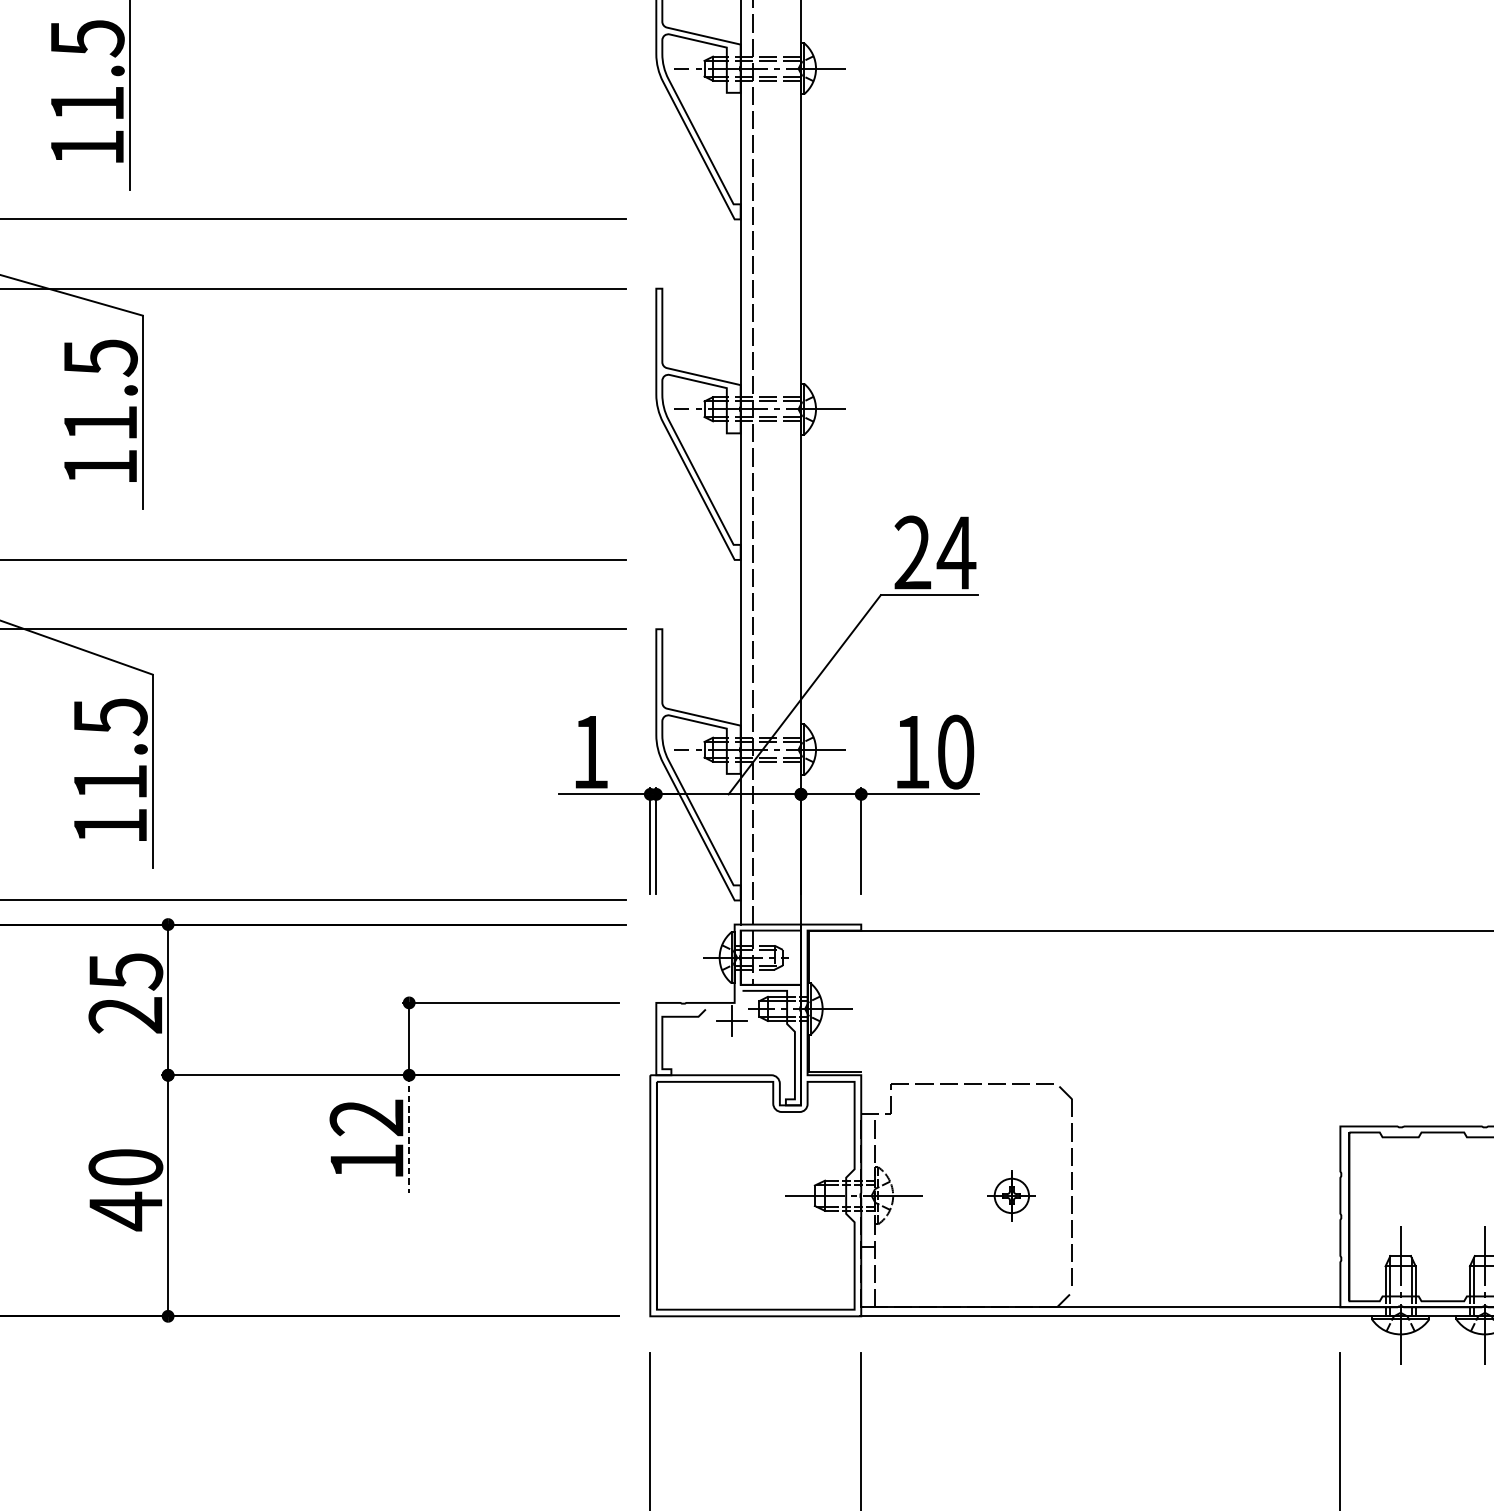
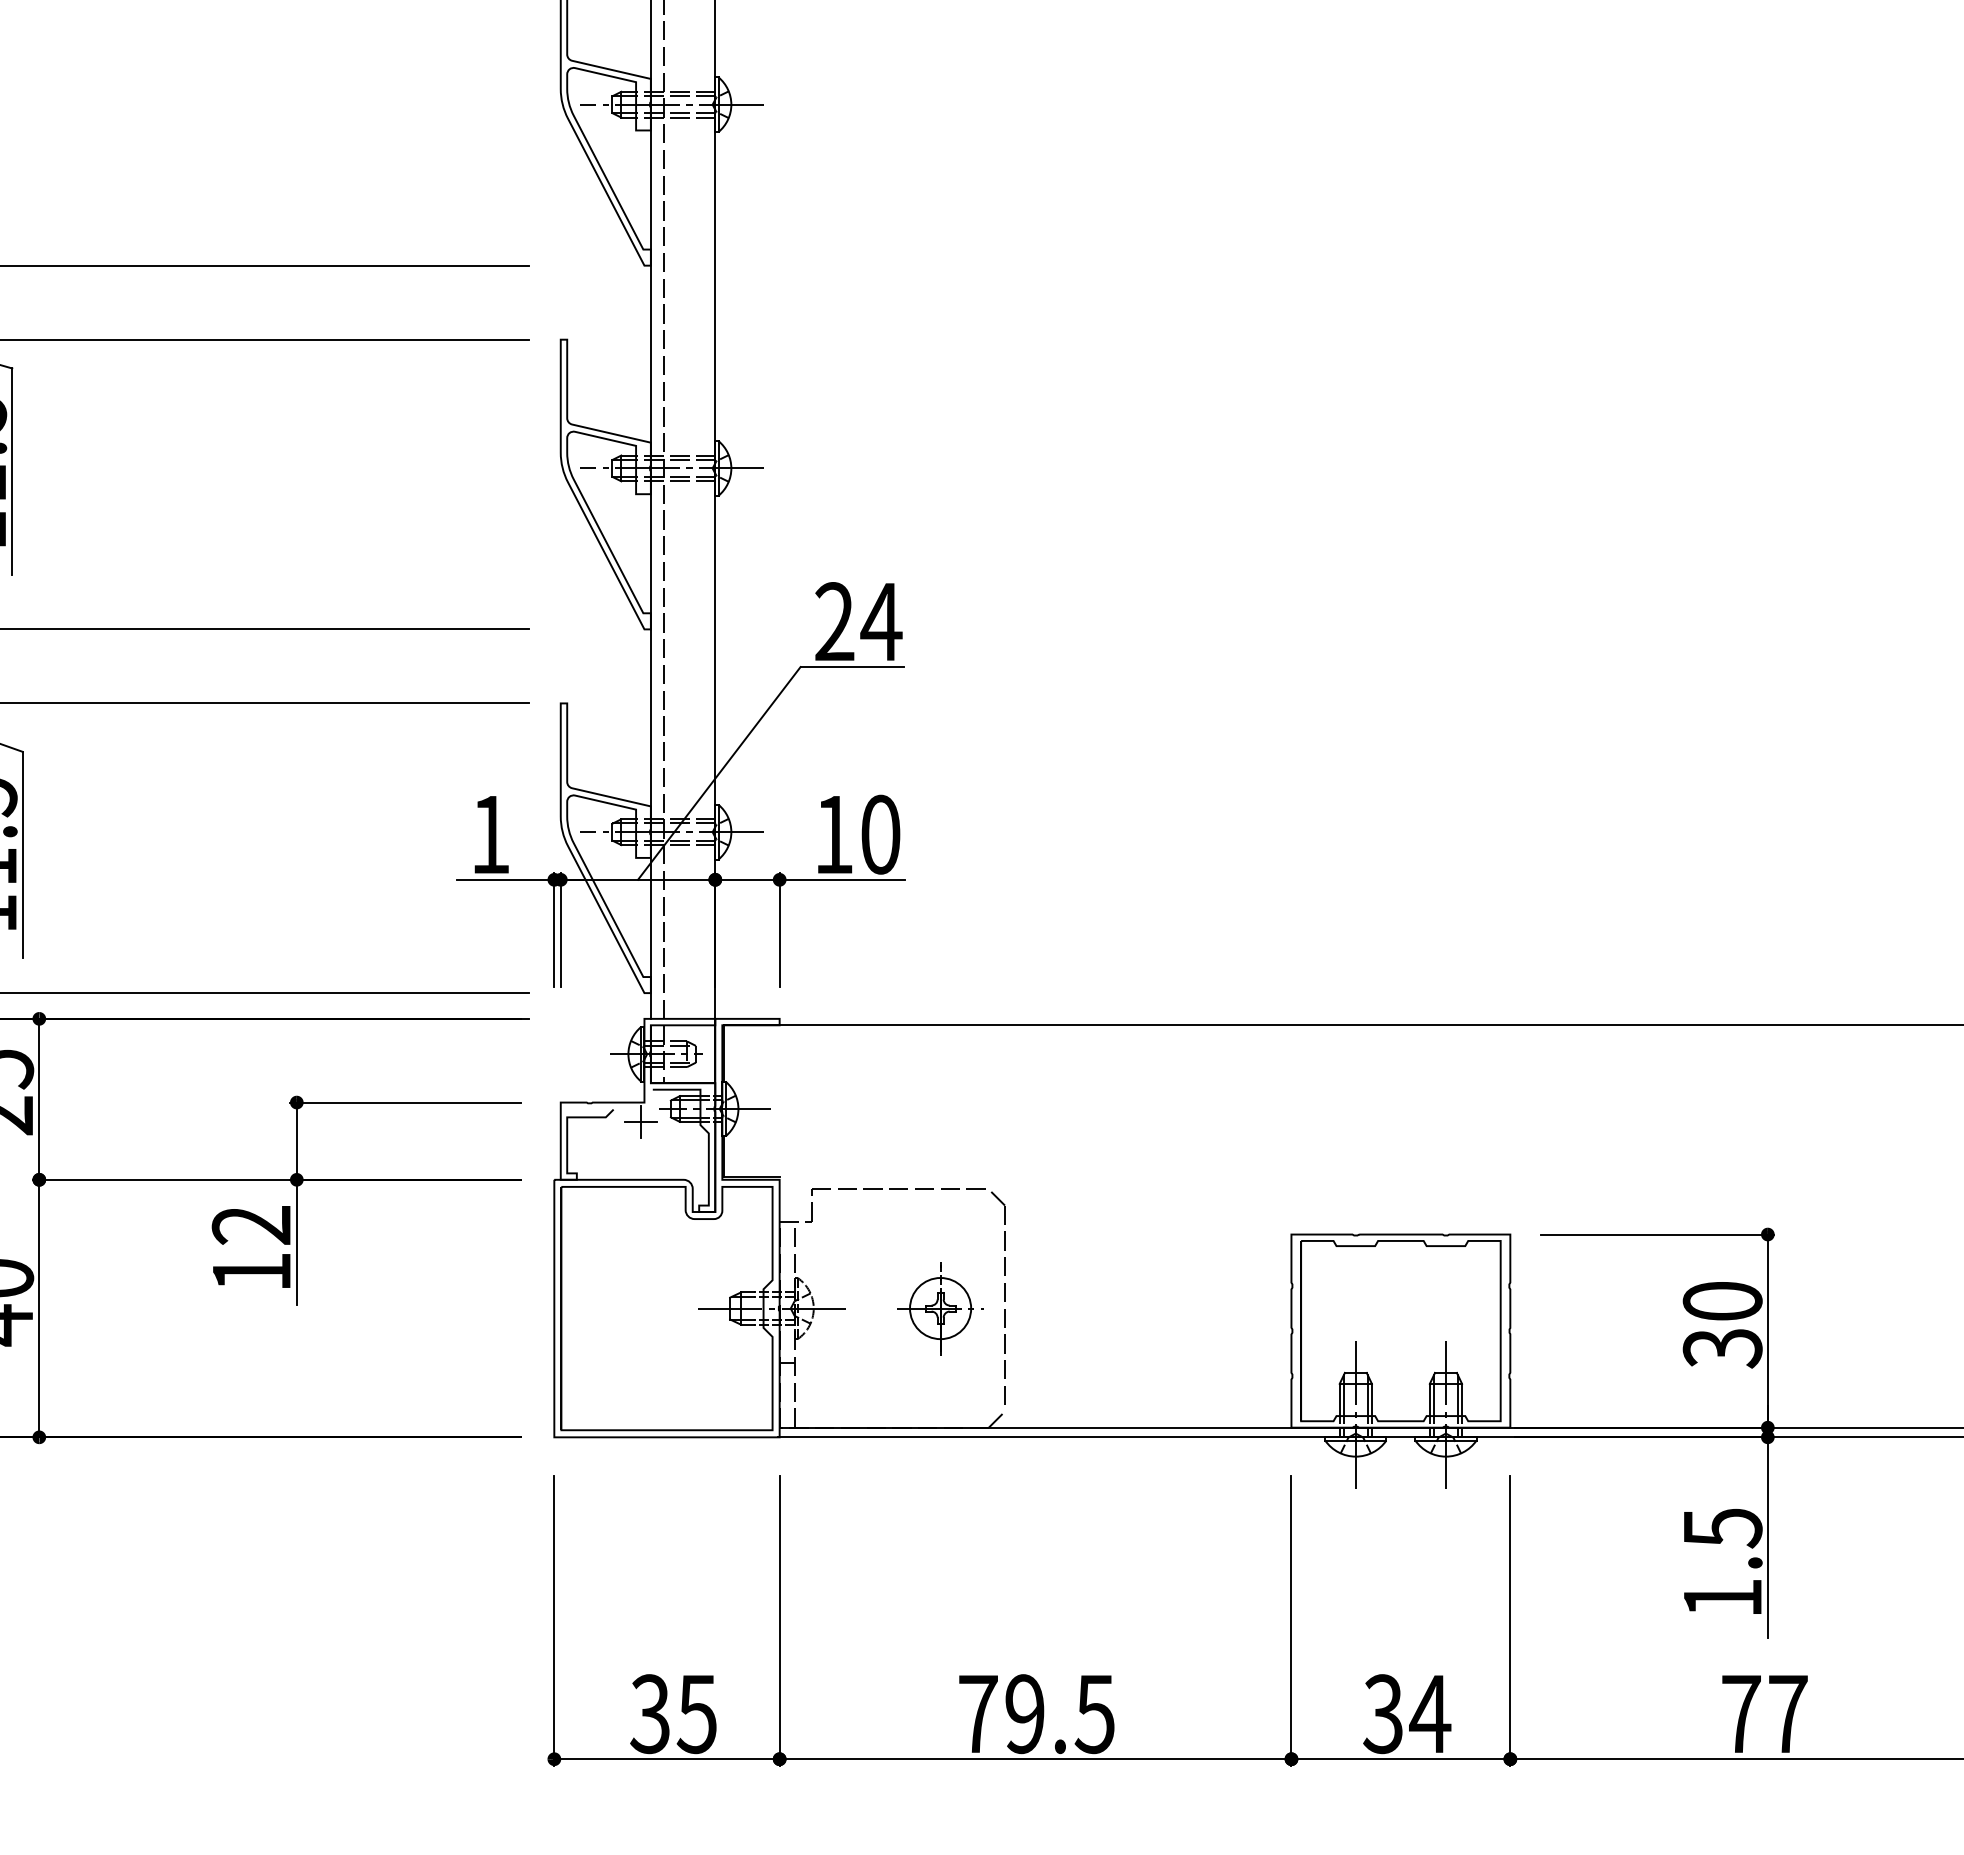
line: (408, 1133) -> (296, 1242), dashed -> solid
part: (1011, 1195) -> (940, 1308), size x1.67

